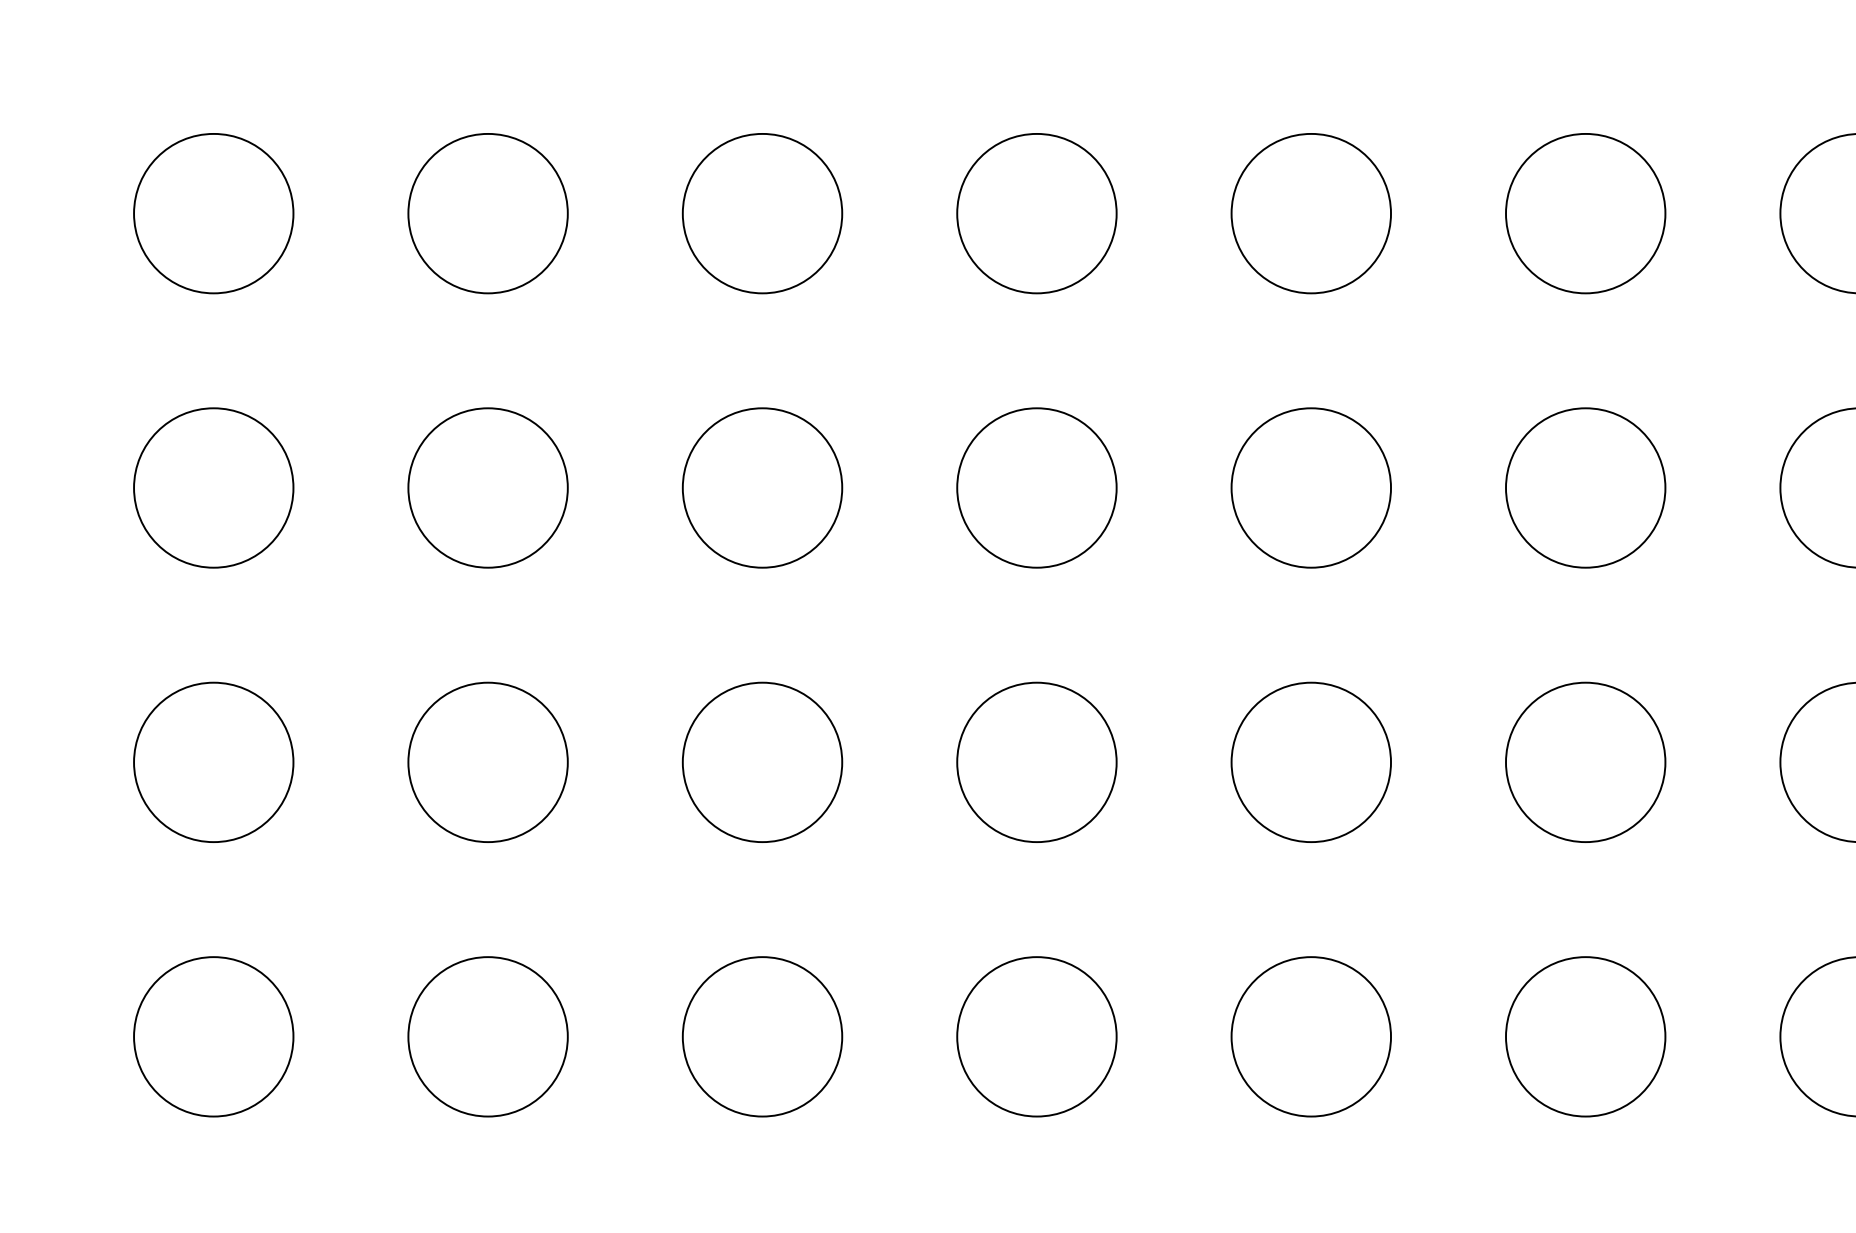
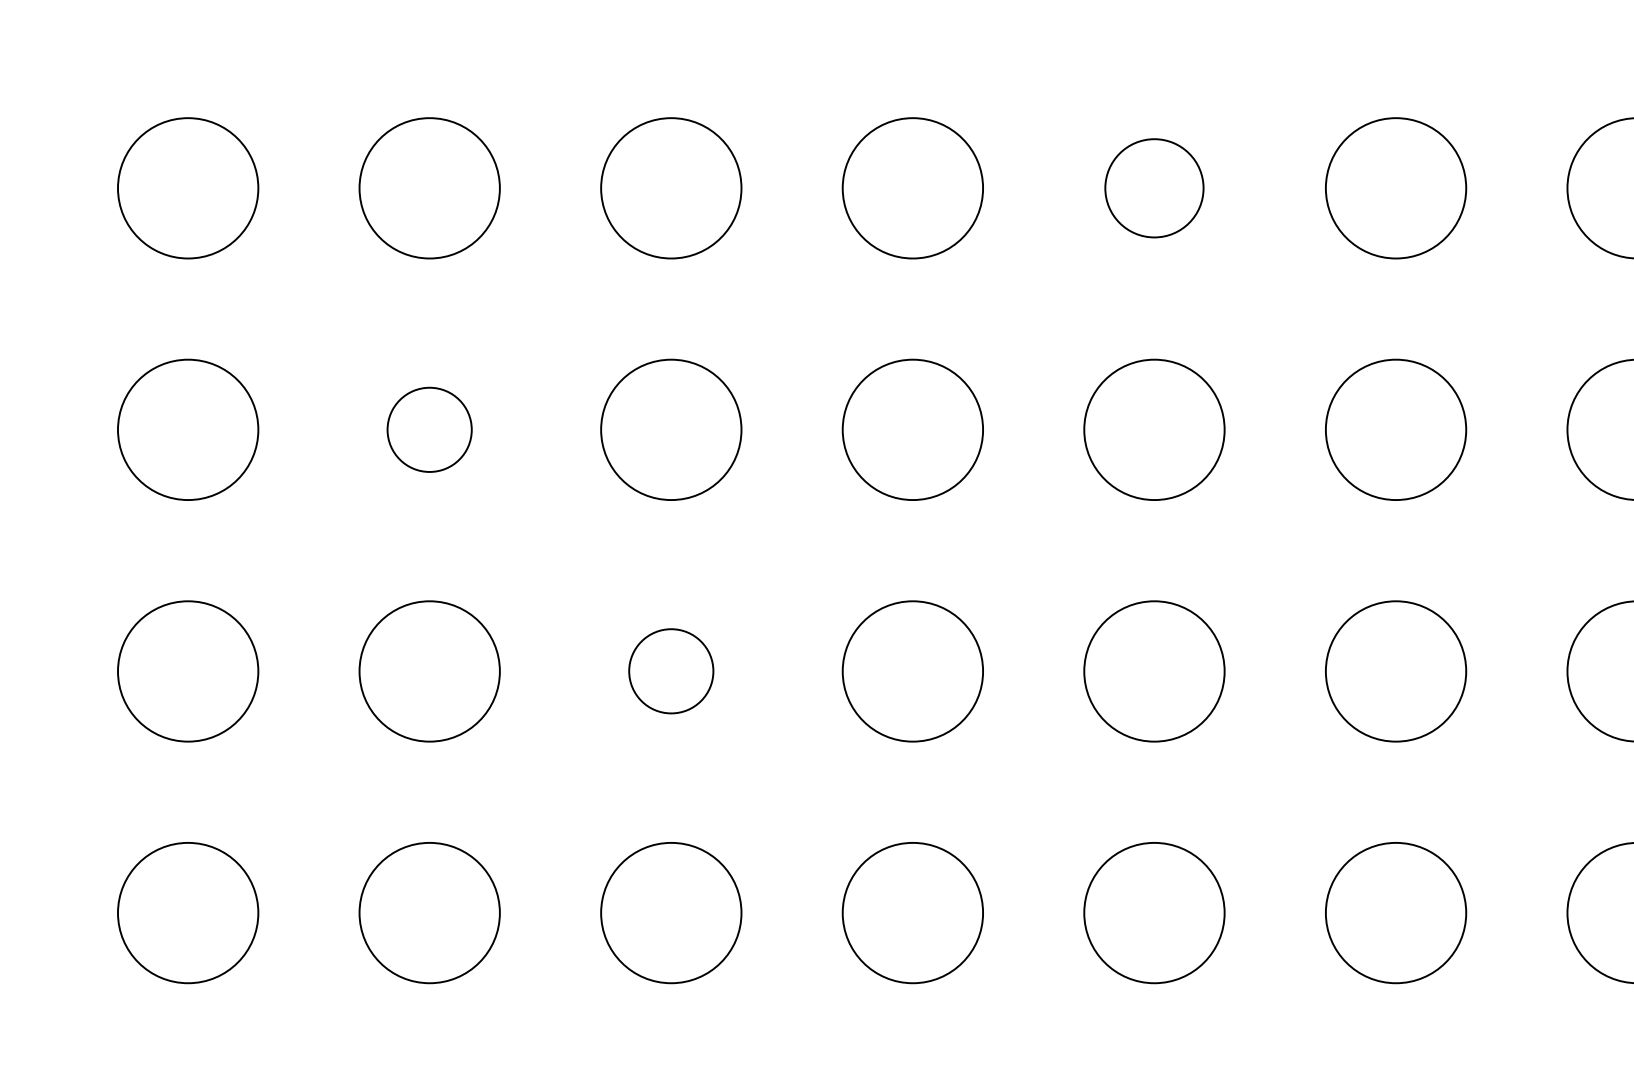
circle: (1311, 213) -> (1154, 188), size x0.7
circle: (487, 487) -> (429, 429), size x0.6
circle: (762, 761) -> (671, 670), size x0.6

